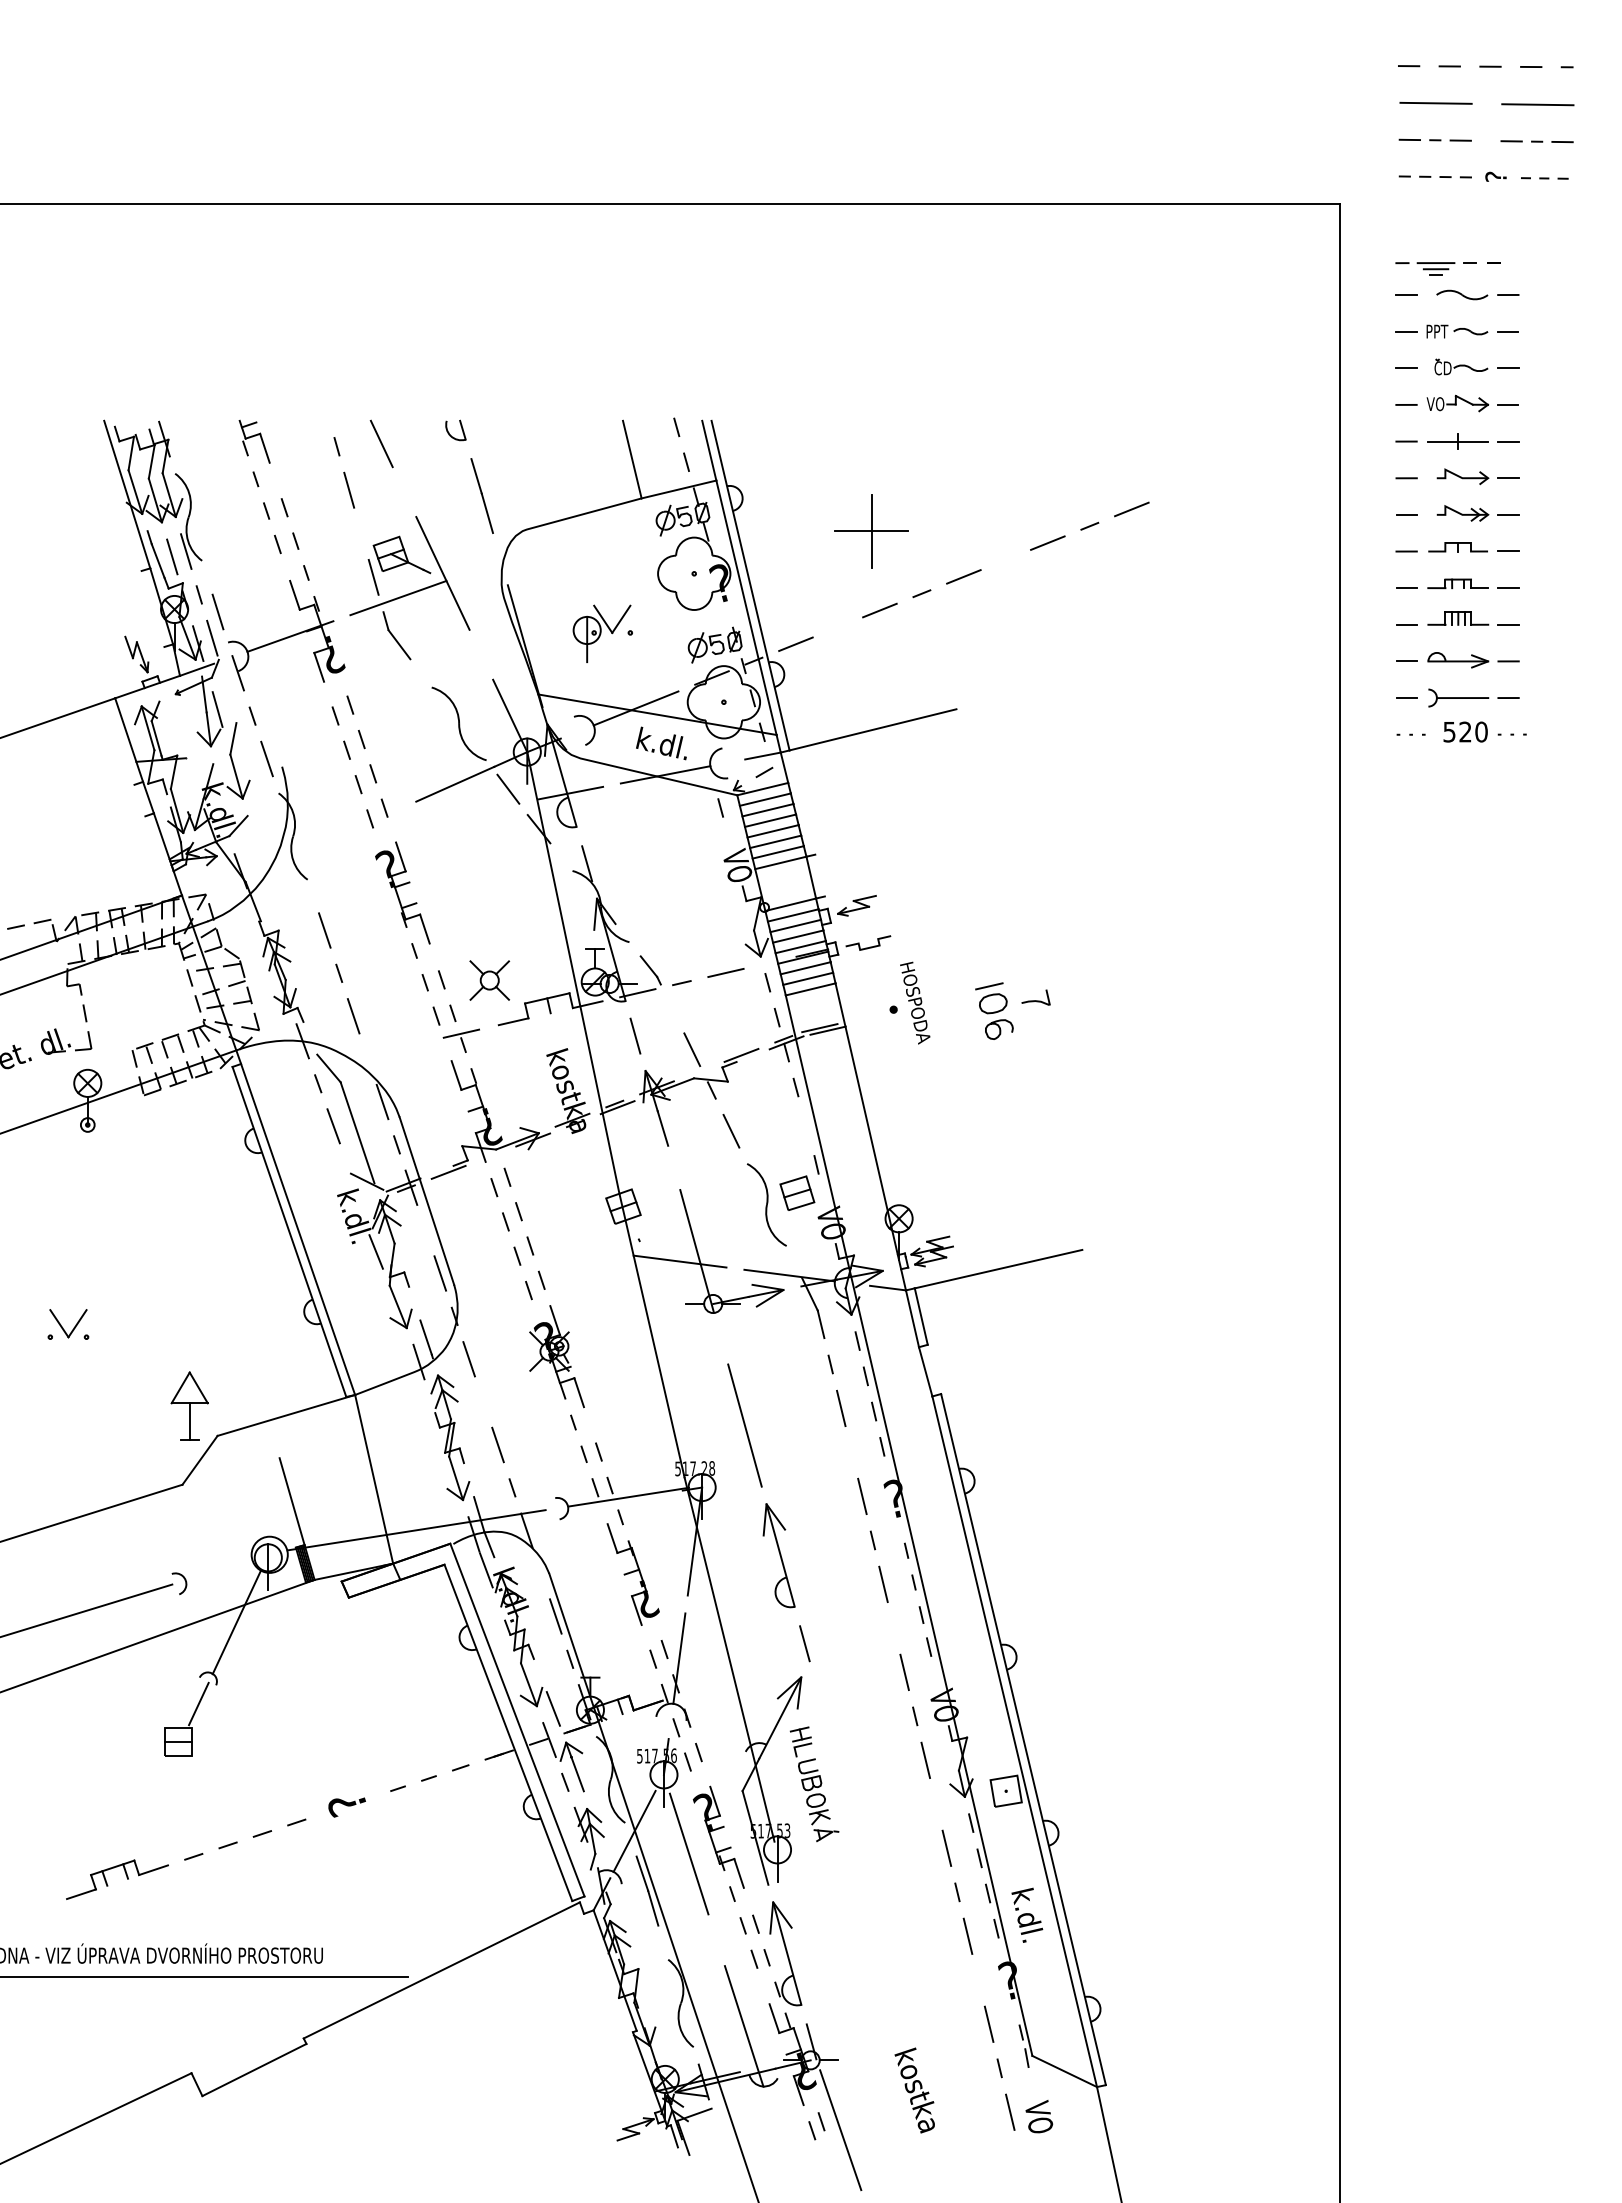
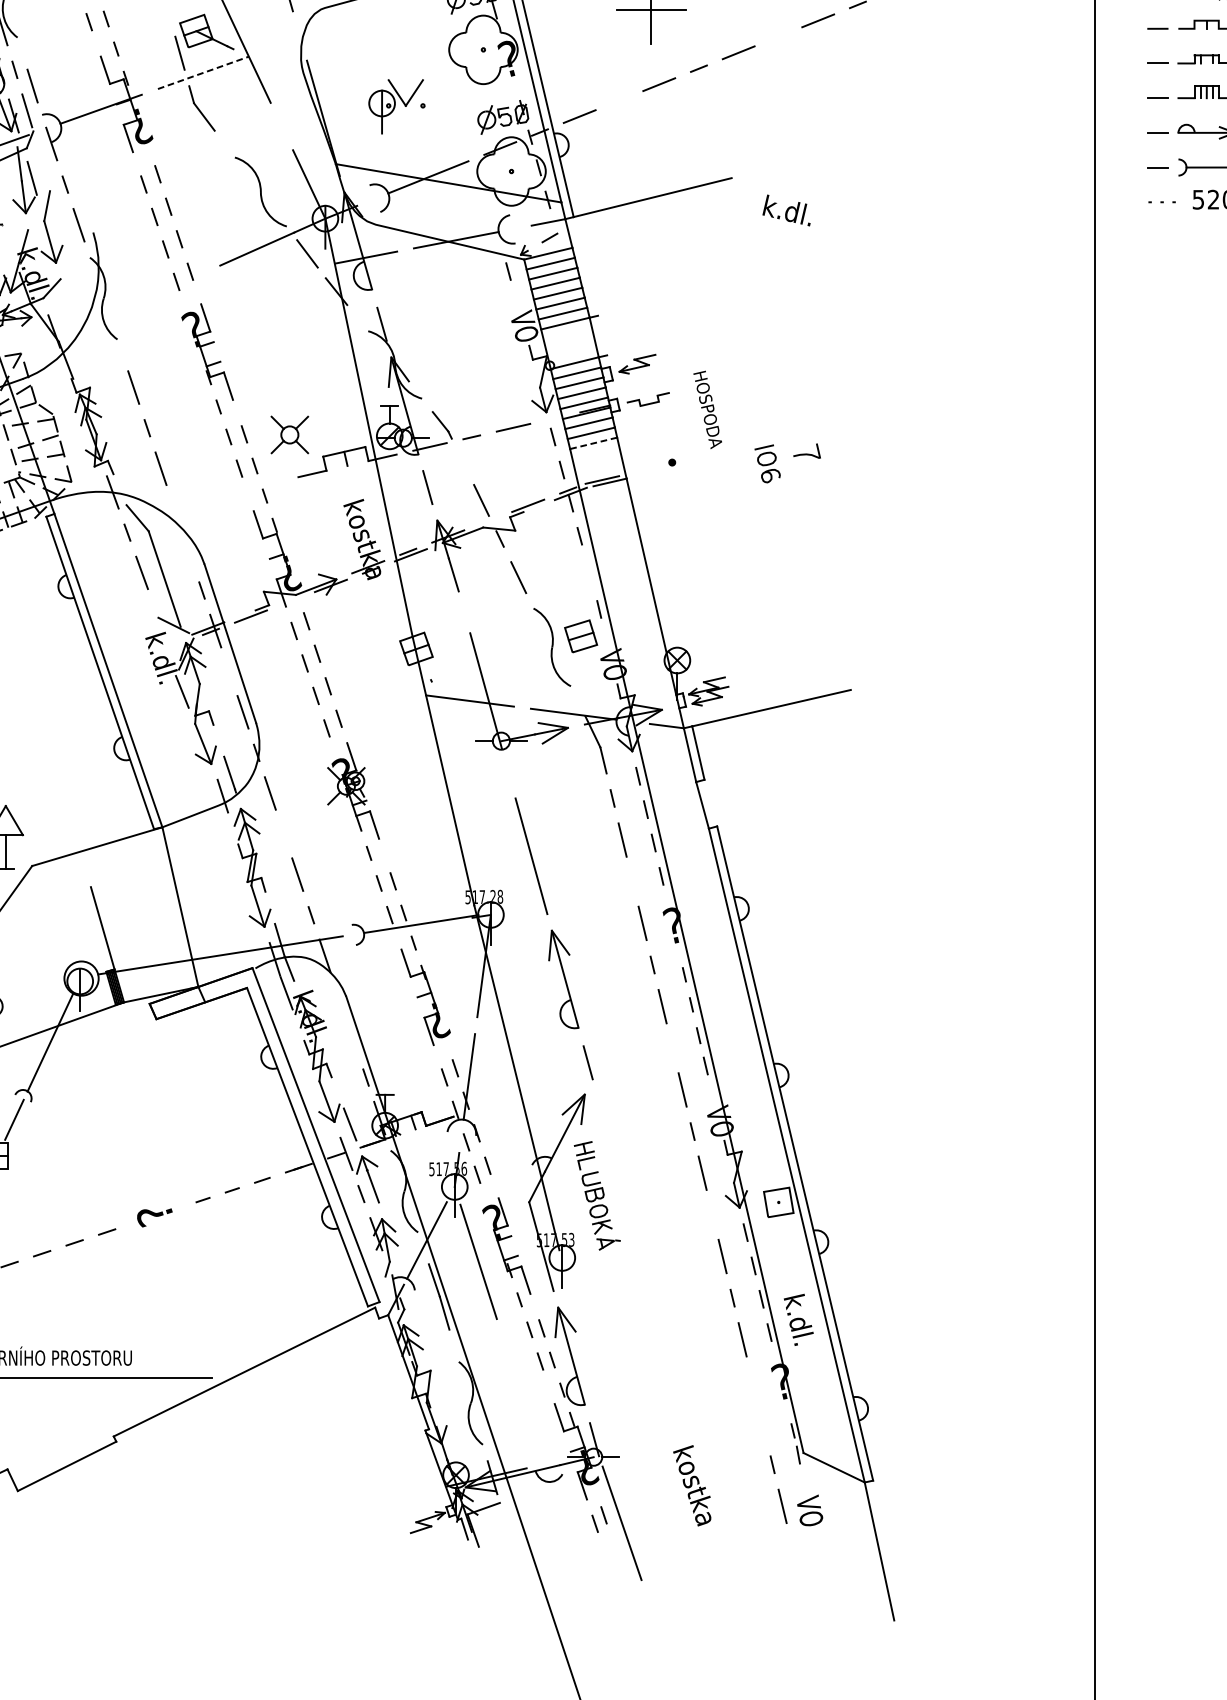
line: (398, 598) -> (203, 73), solid -> dashed
text: (661, 743) -> (786, 210), moved
line: (810, 989) -> (593, 443), solid -> dashed
text: (915, 1002) -> (708, 409), moved
part: (994, 1010) -> (767, 463), size x0.7
line: (461, 1033) -> (263, 485), removed
line: (382, 1101) -> (188, 549), removed
line: (555, 1616) -> (352, 1037), removed
line: (988, 2023) -> (762, 1422), removed
line: (743, 2026) -> (530, 1425), removed

